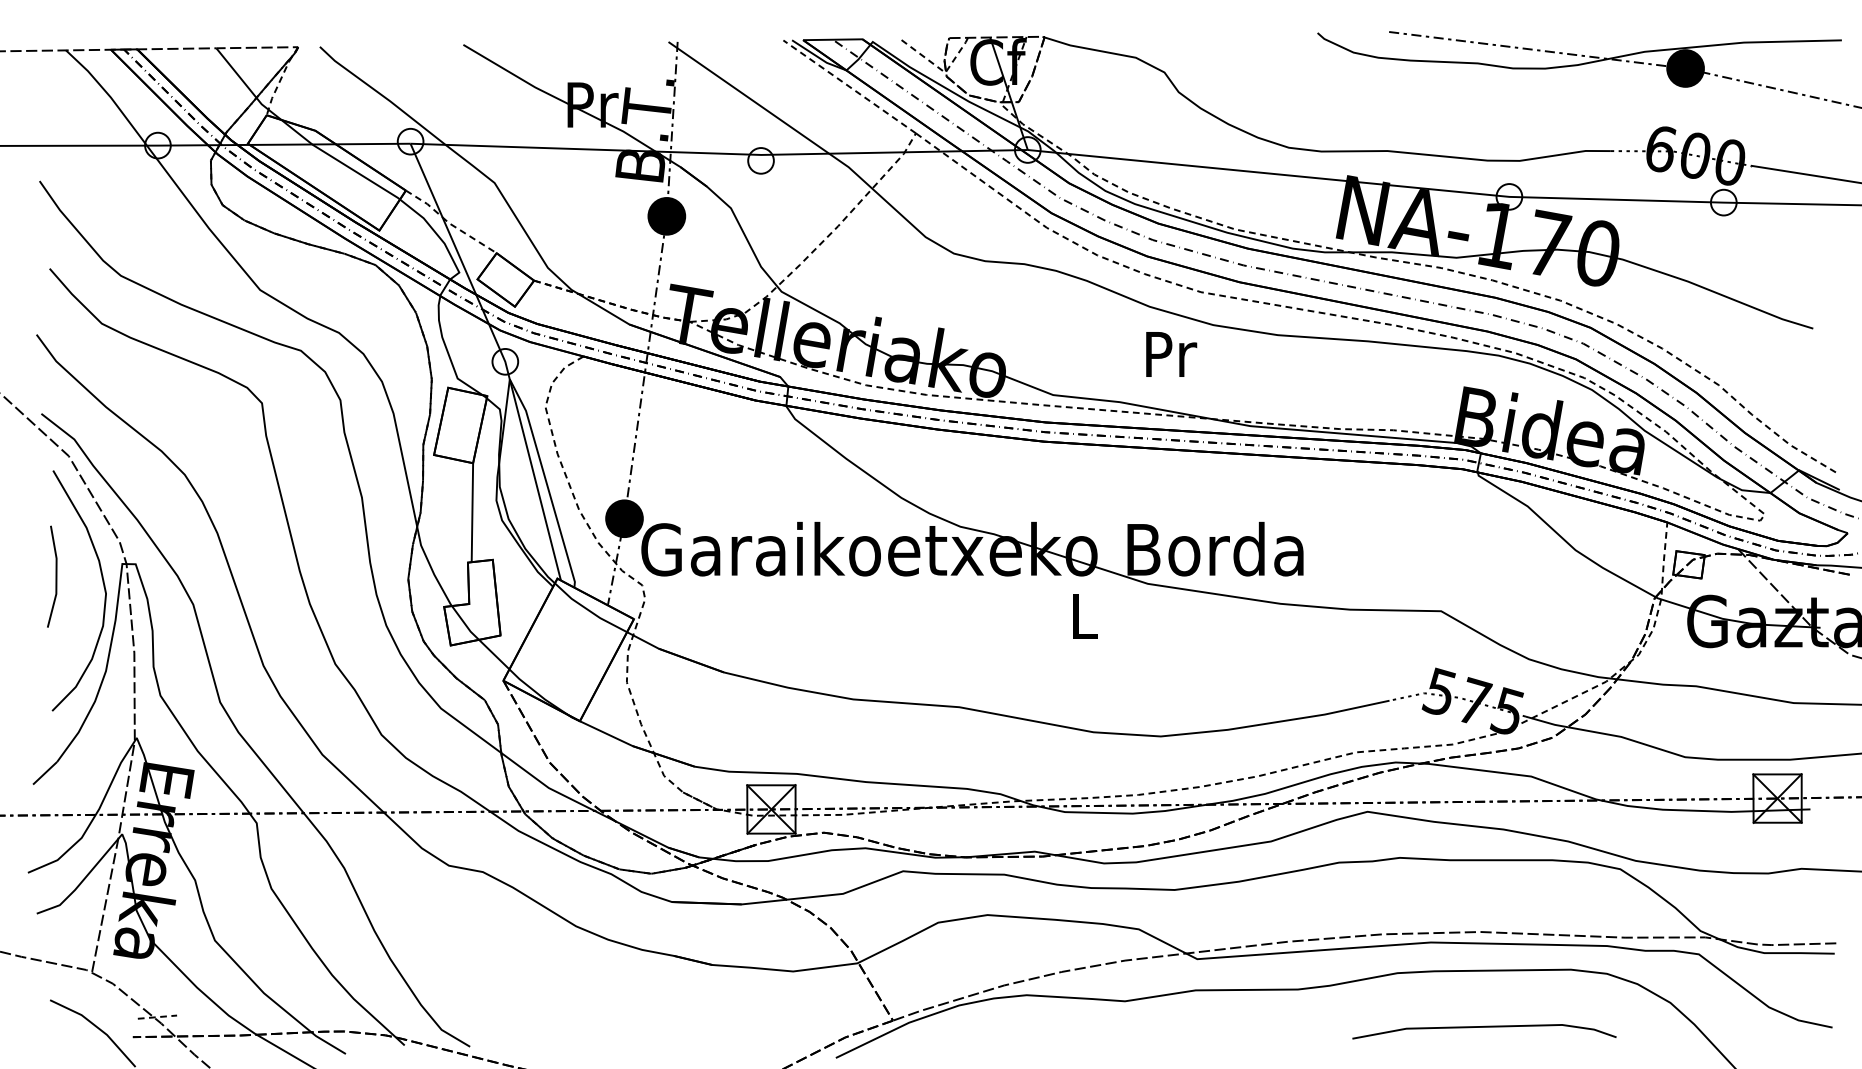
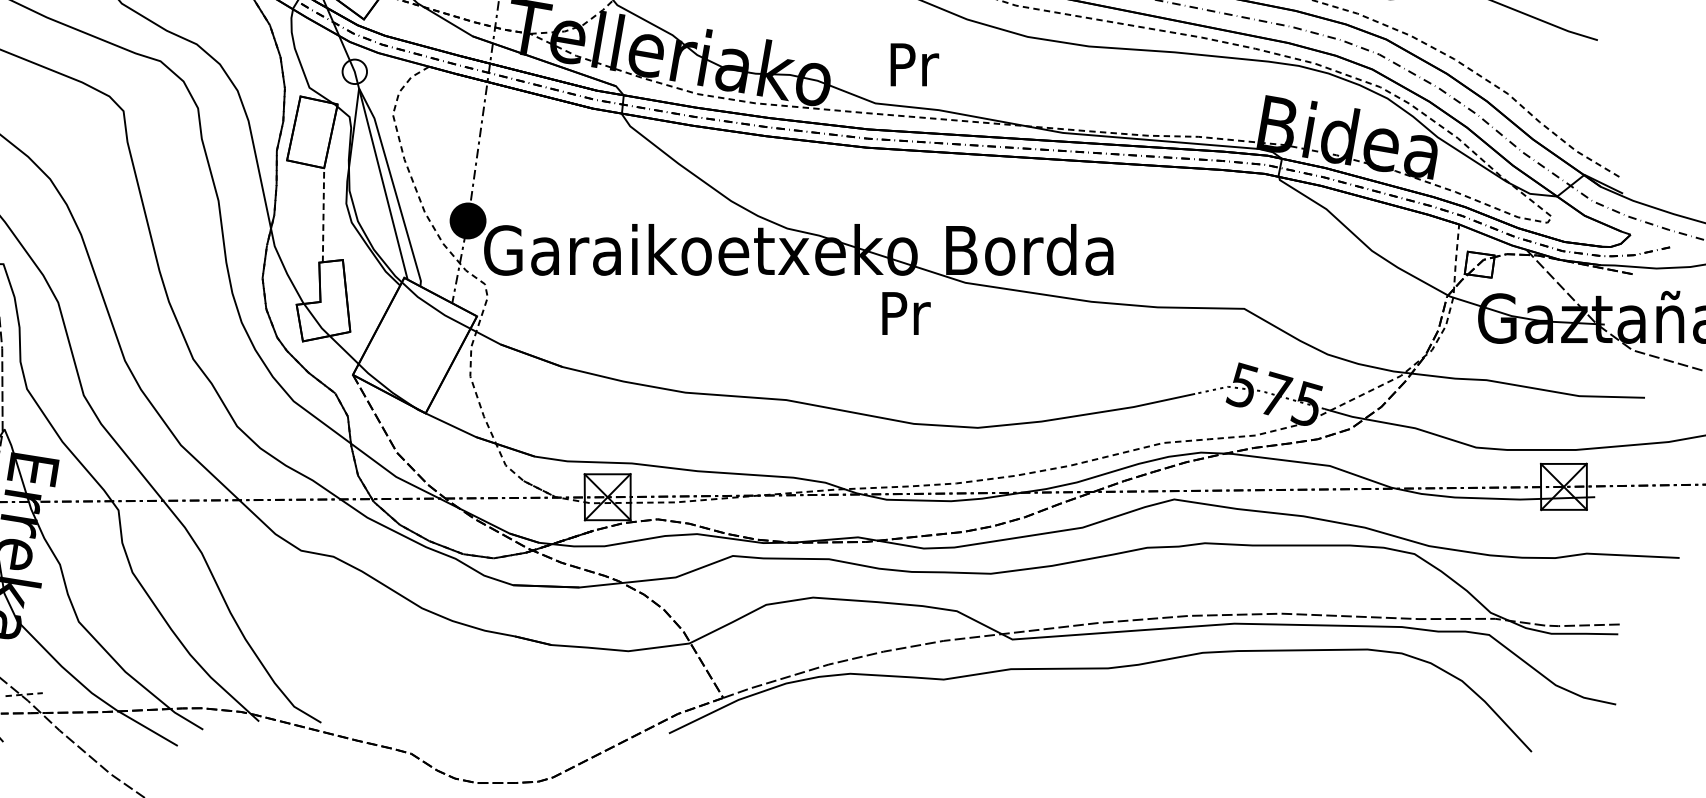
text: (1171, 354) -> (914, 64), moved
line: (472, 512) -> (323, 215), solid -> dashed
text: (1085, 615) -> (906, 312), L -> Pr
line: (1484, 1027) -> (1285, 704), removed

